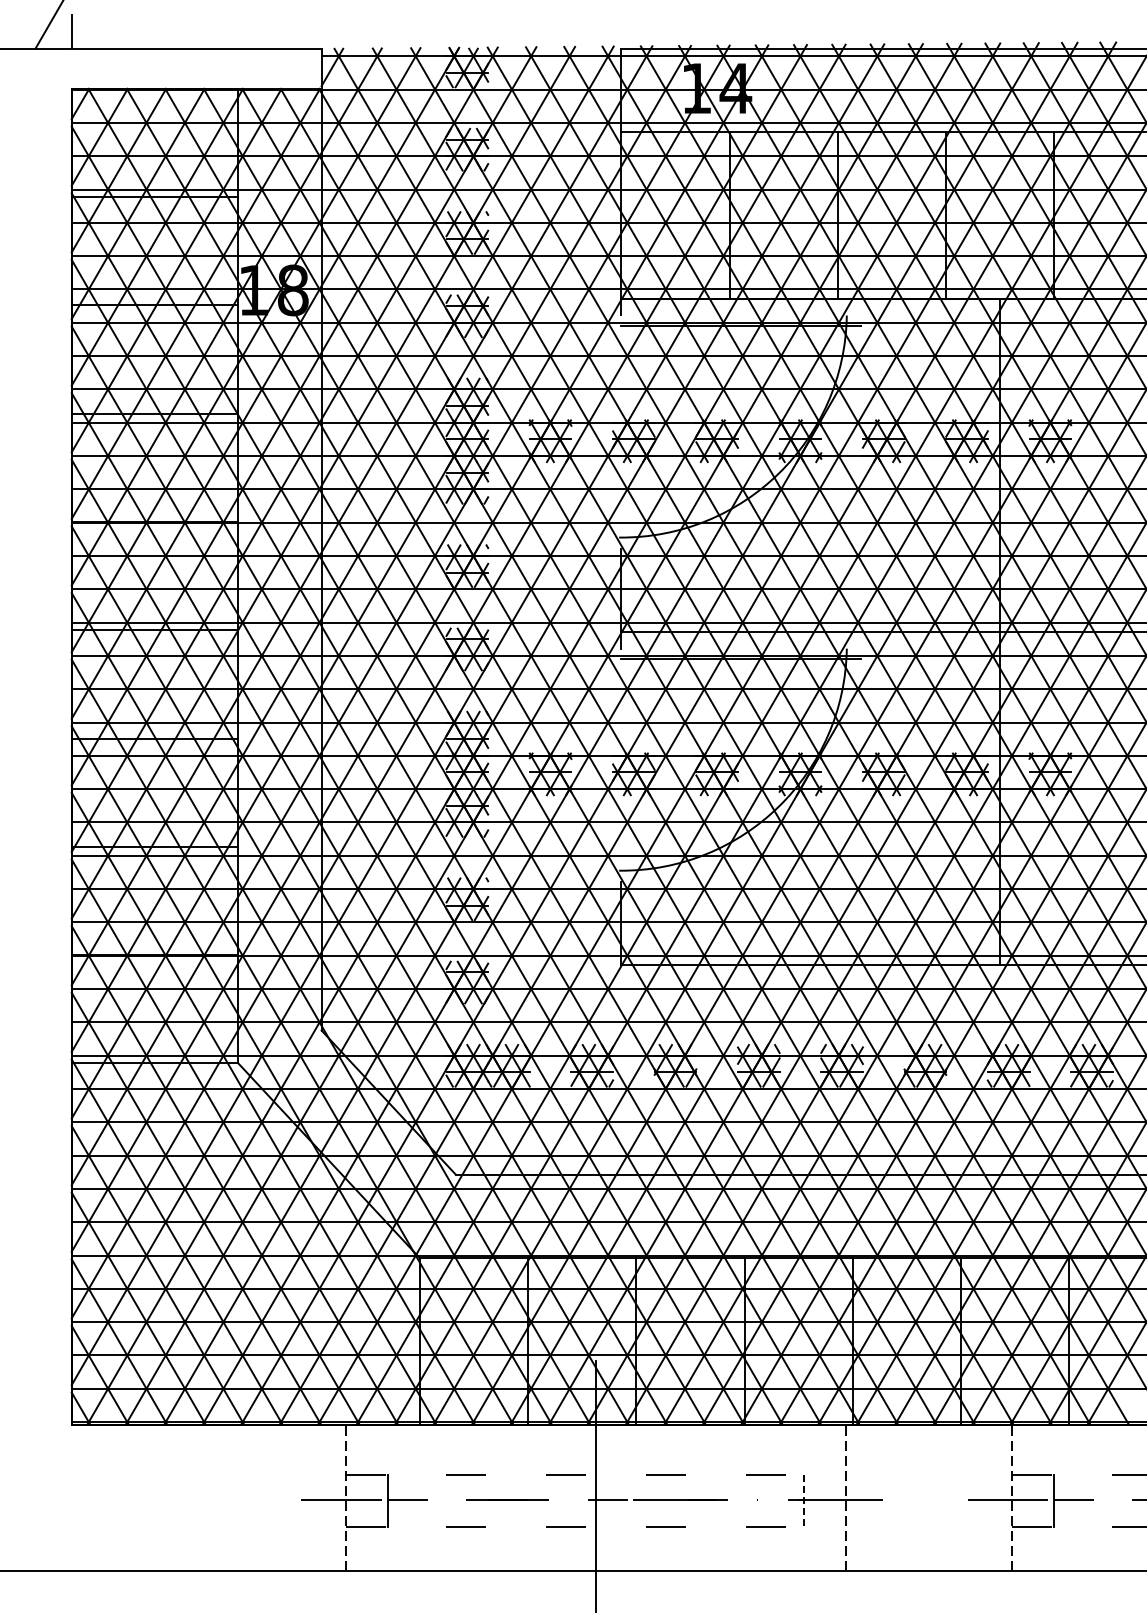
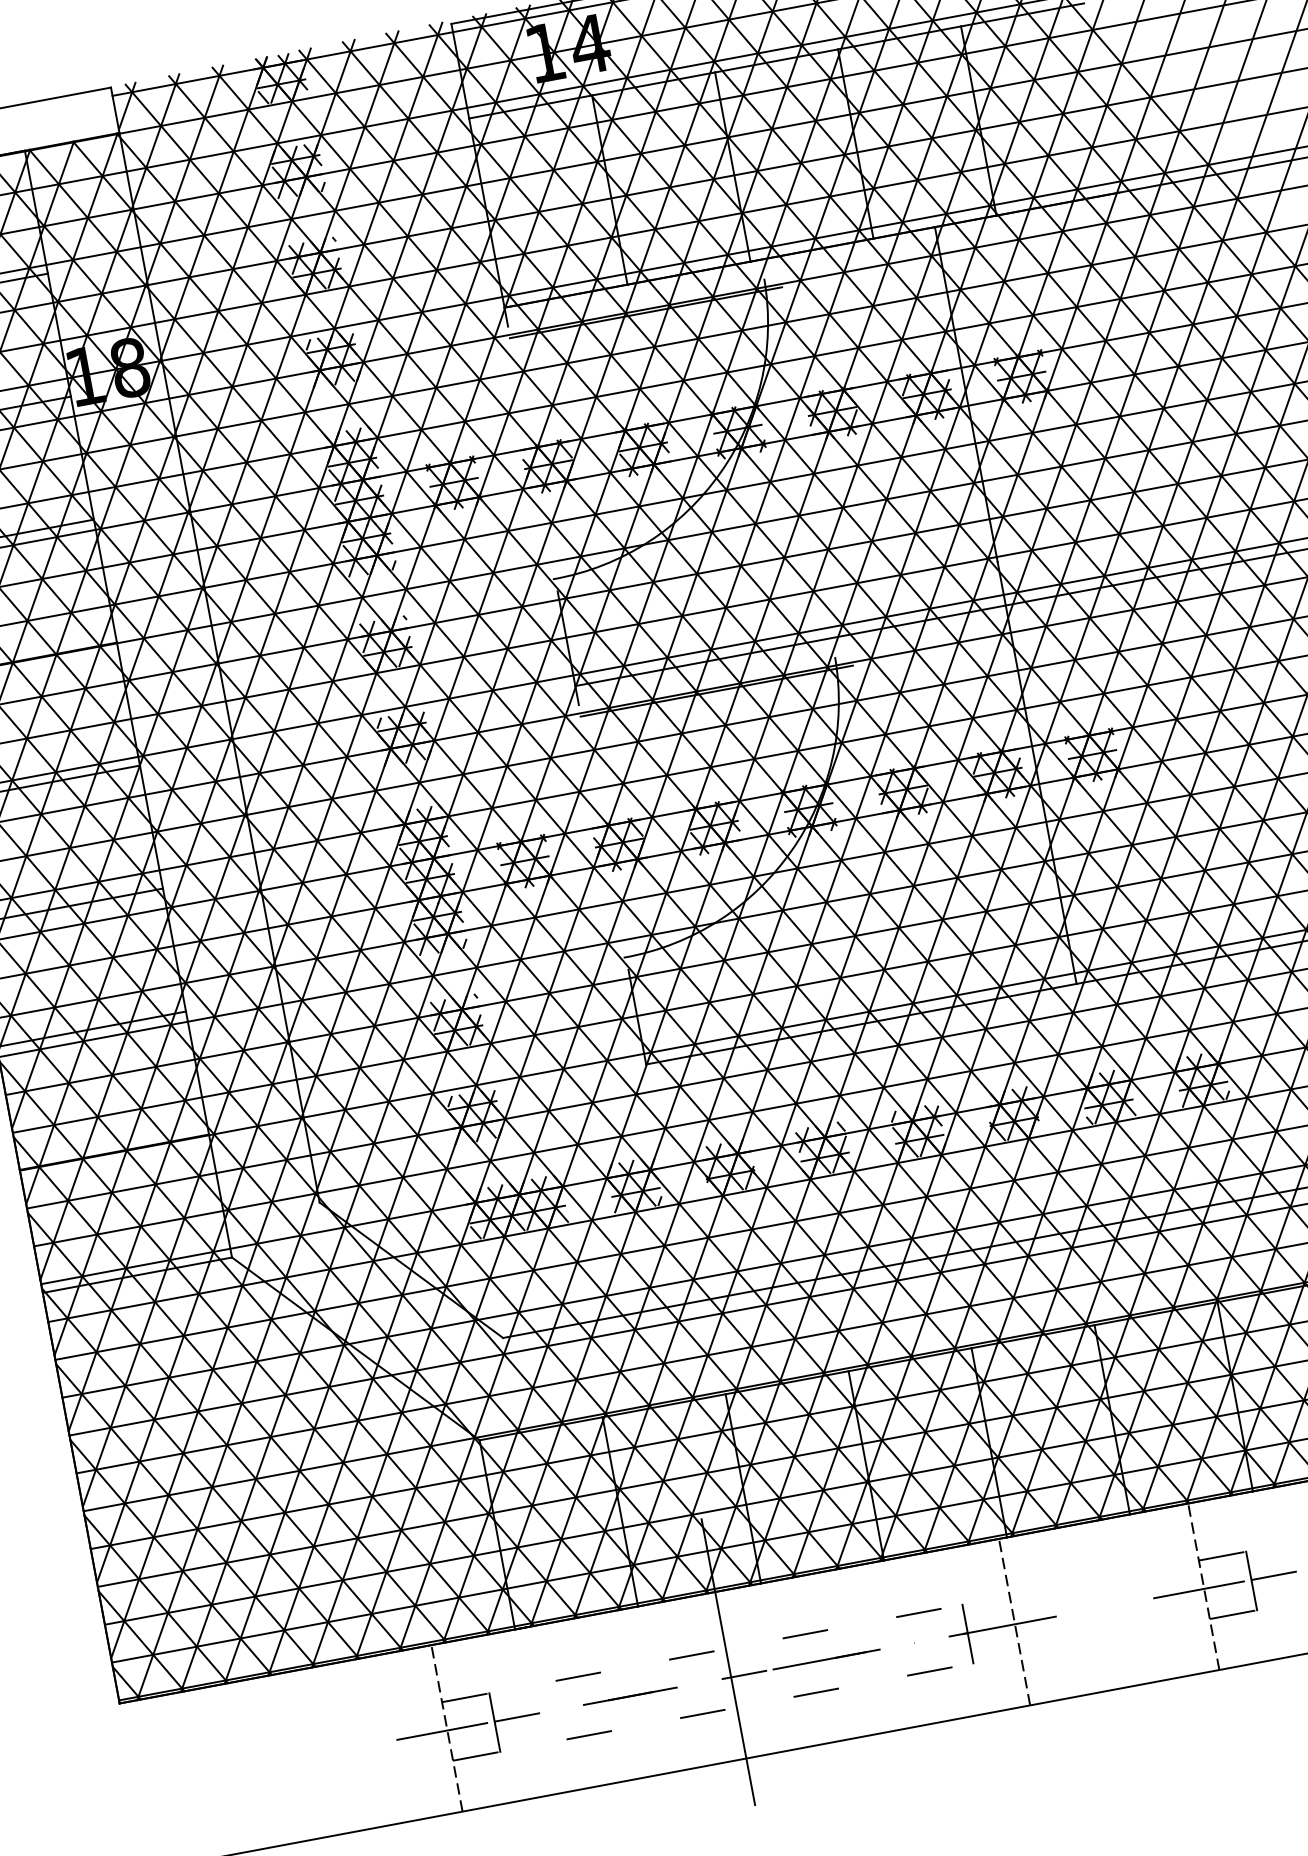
line: (804, 1500) -> (968, 1633), dashed -> solid

